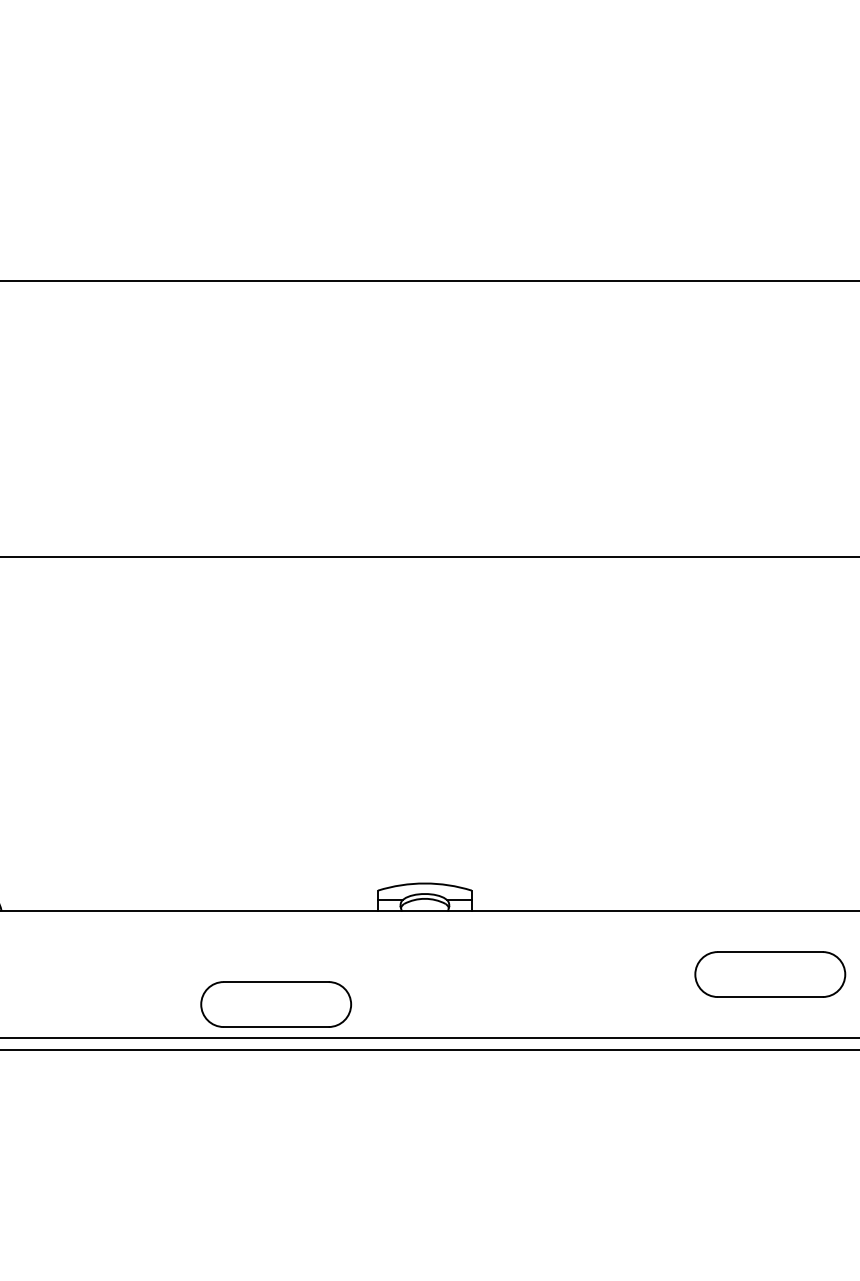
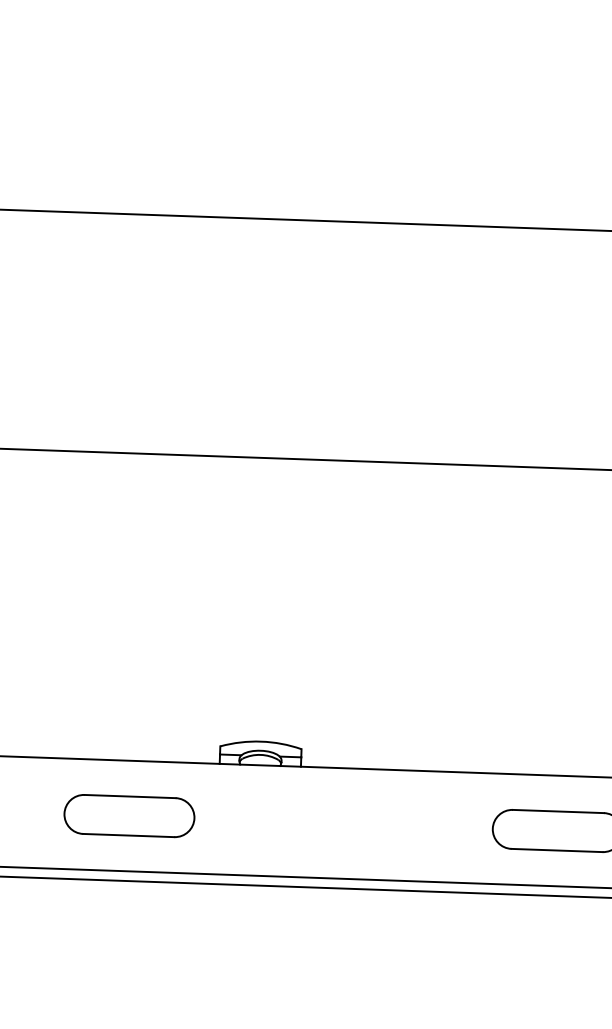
part: (276, 1004) -> (129, 816), moved

